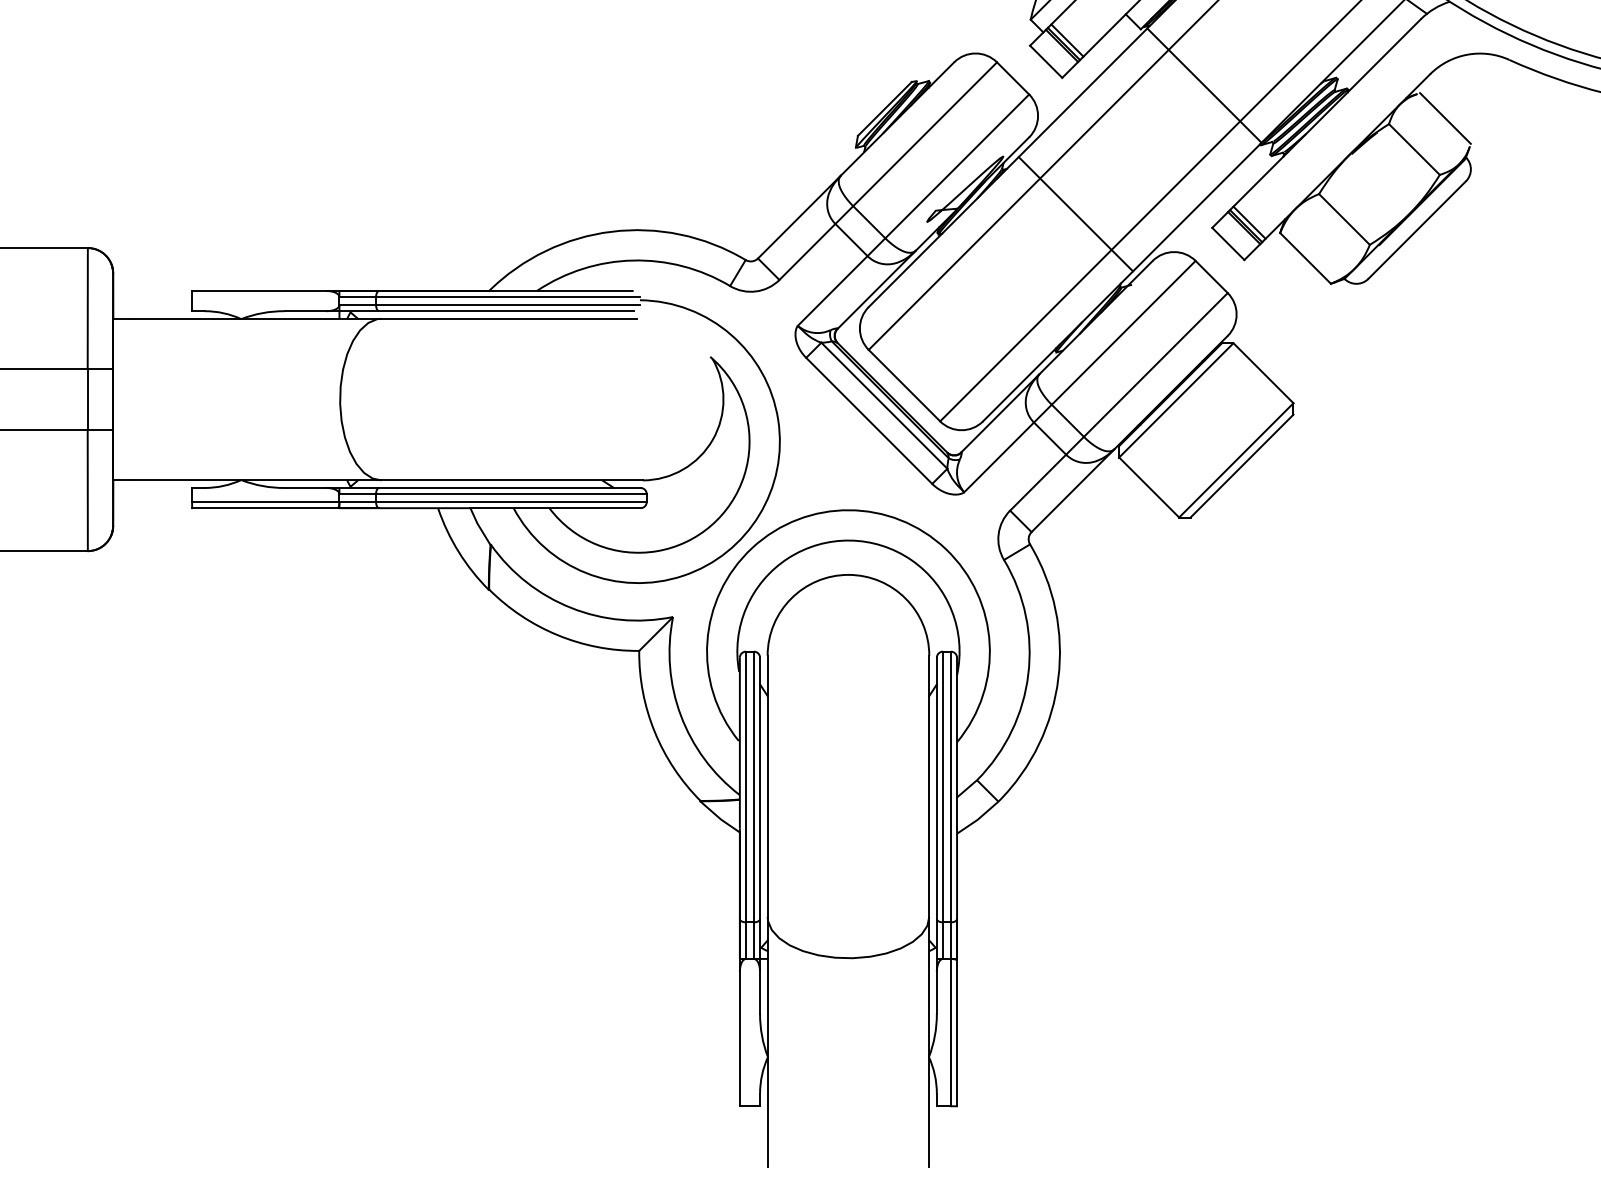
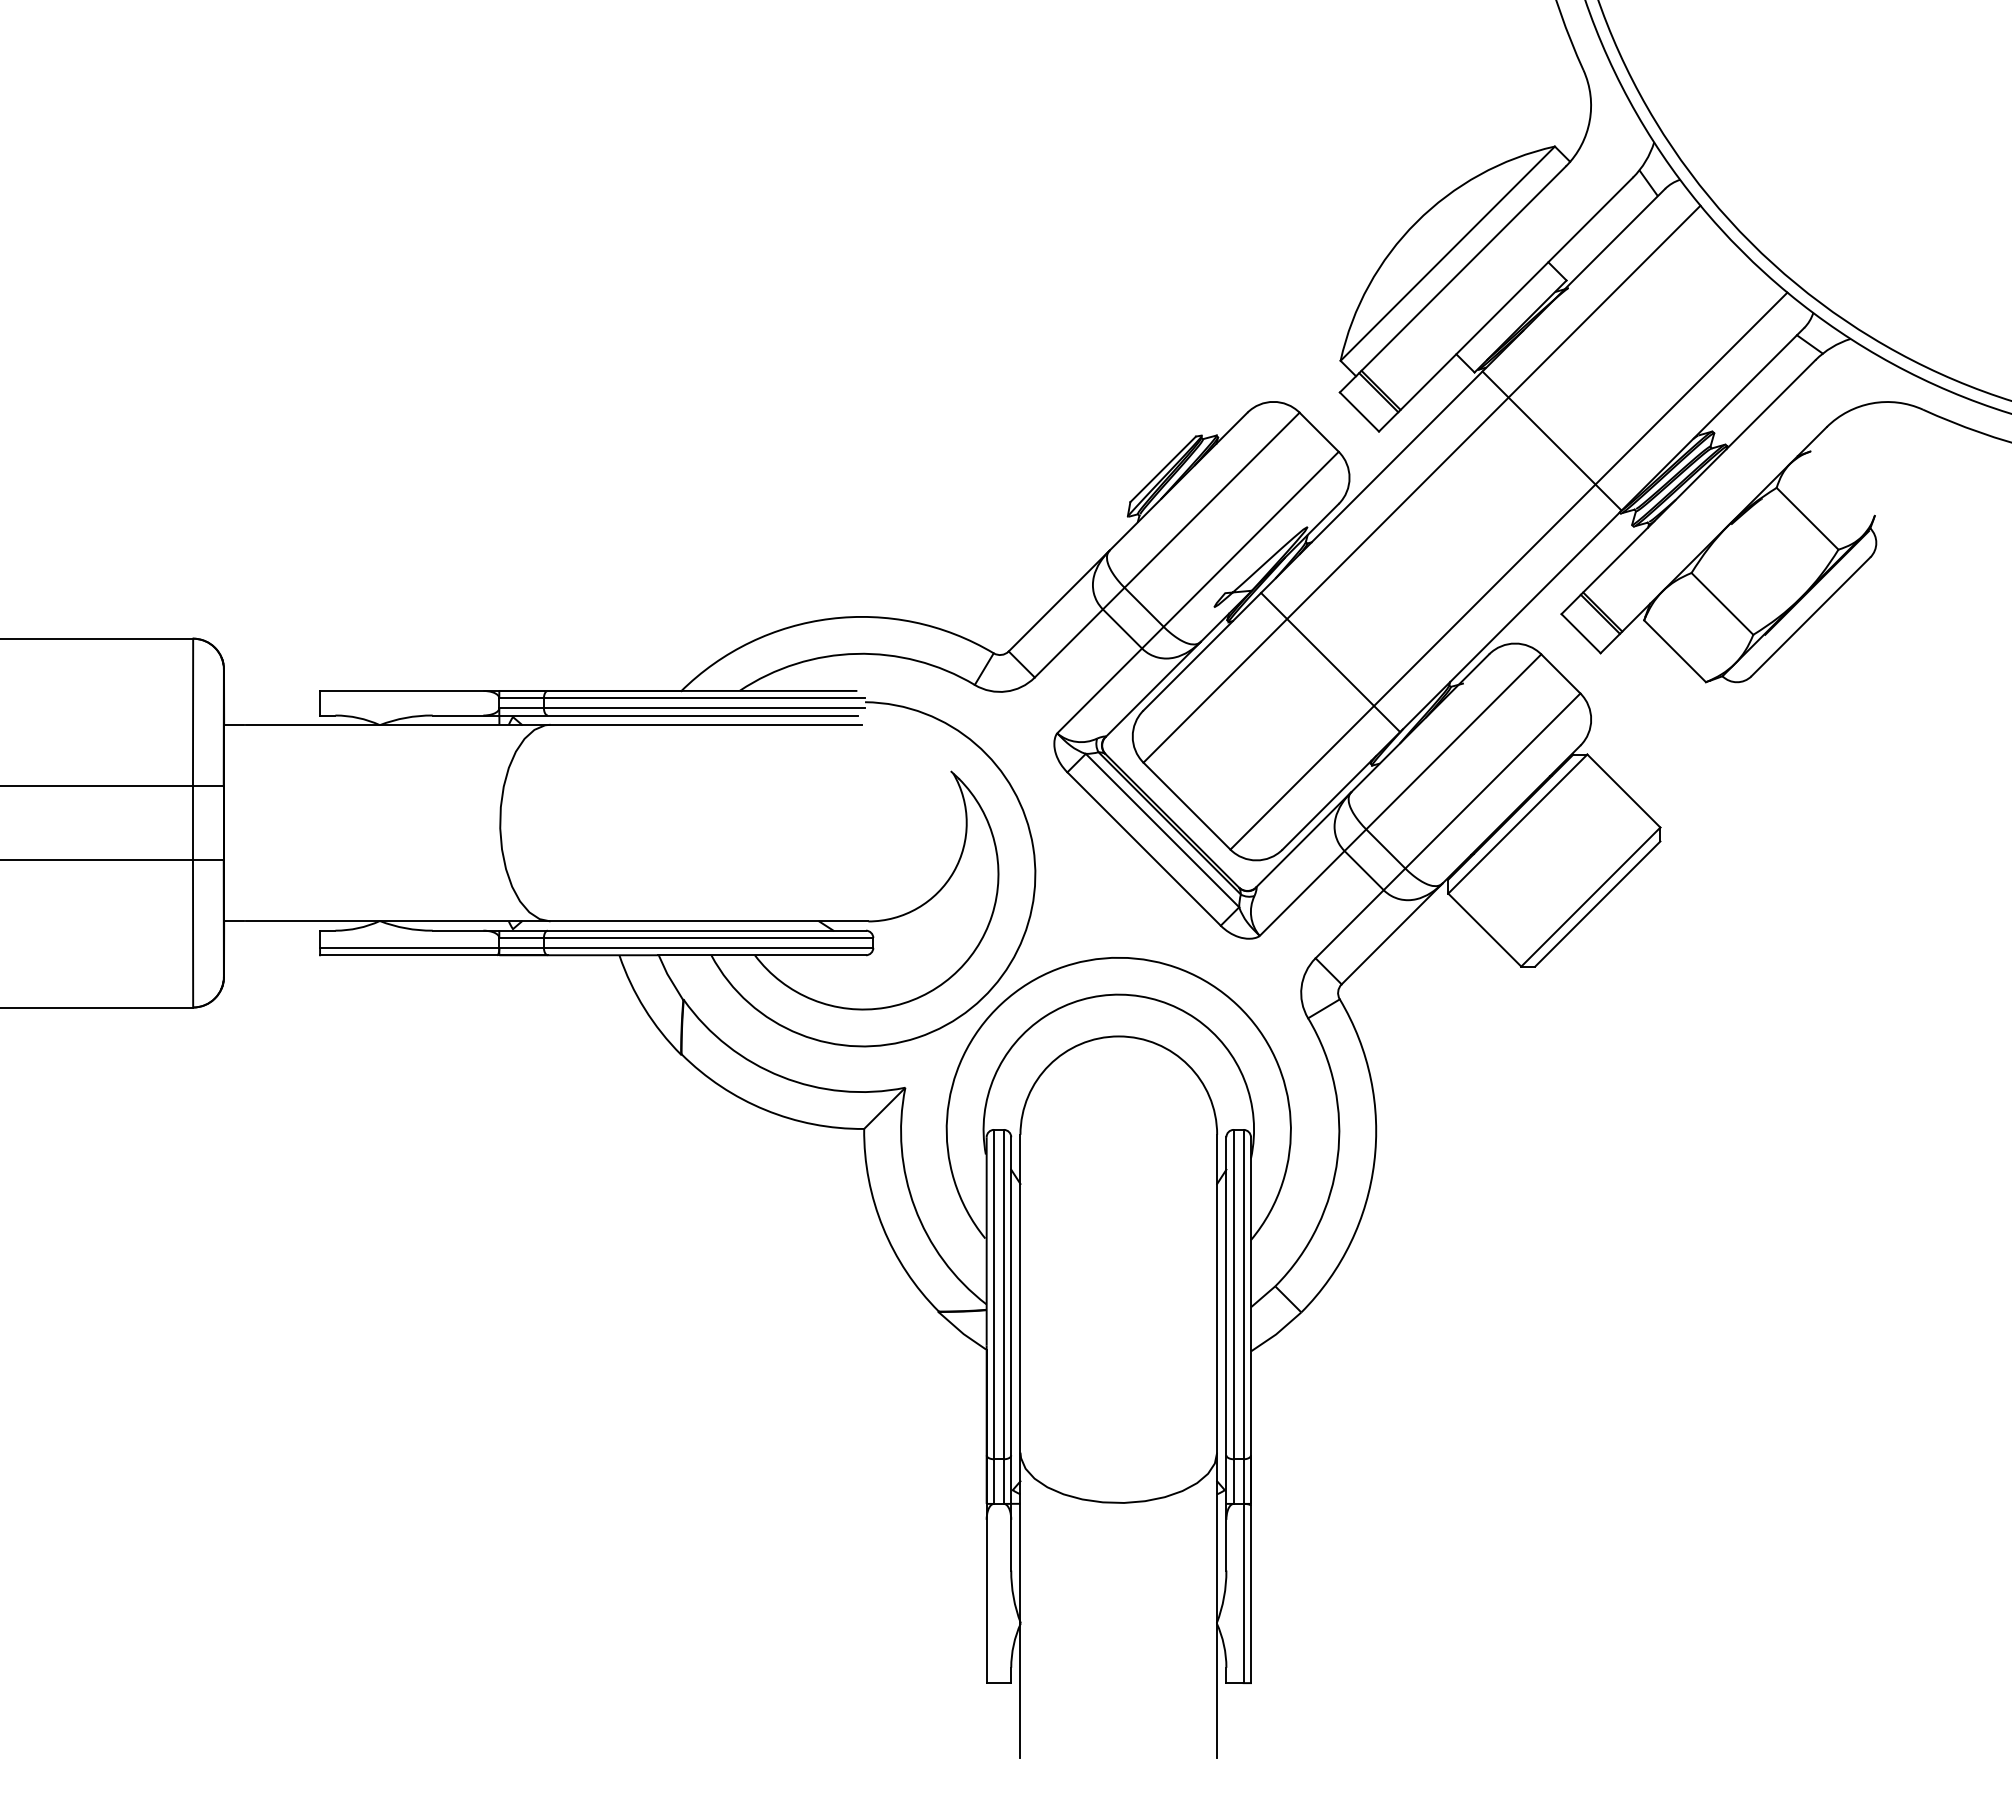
line: (1066, 40) -> (1384, 385), removed
line: (1445, 118) -> (1845, 480), removed
line: (1075, 214) -> (1330, 662), moved
line: (1249, 222) -> (1606, 607), removed

